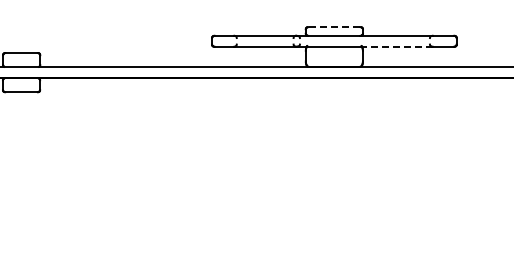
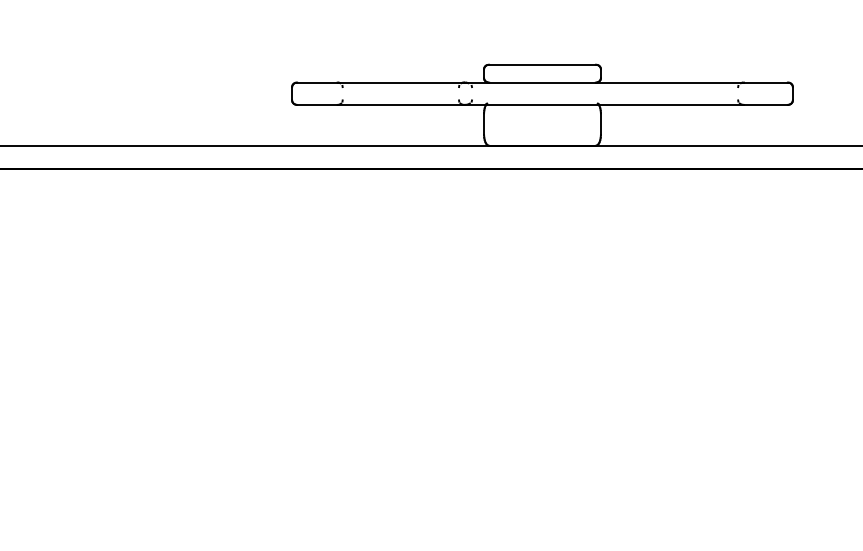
line: (333, 27) -> (540, 65), dashed -> solid
line: (396, 46) -> (669, 104), dashed -> solid

